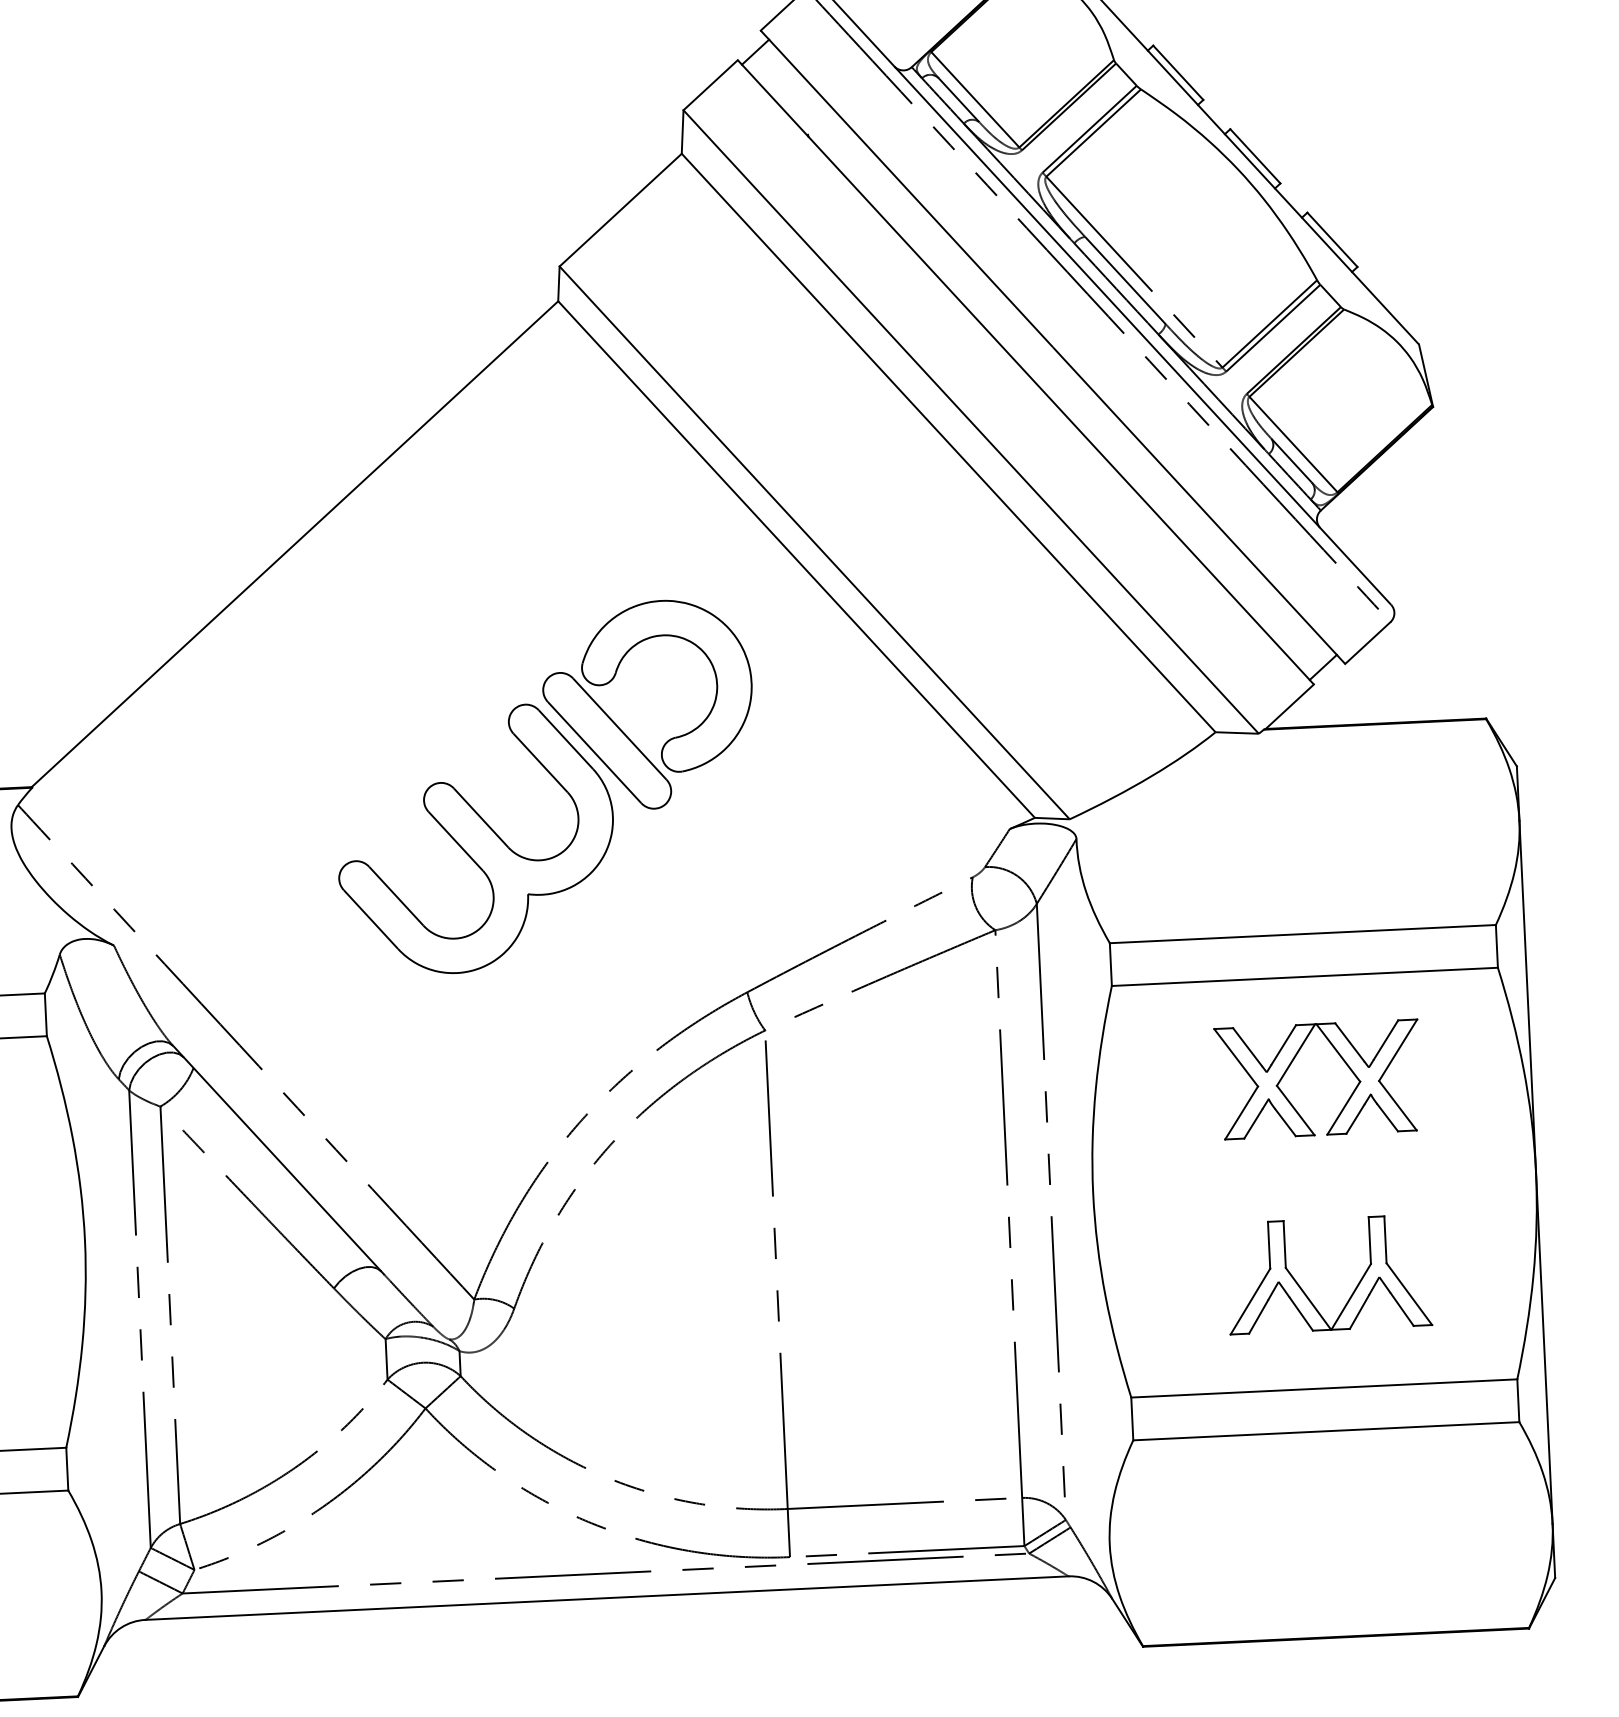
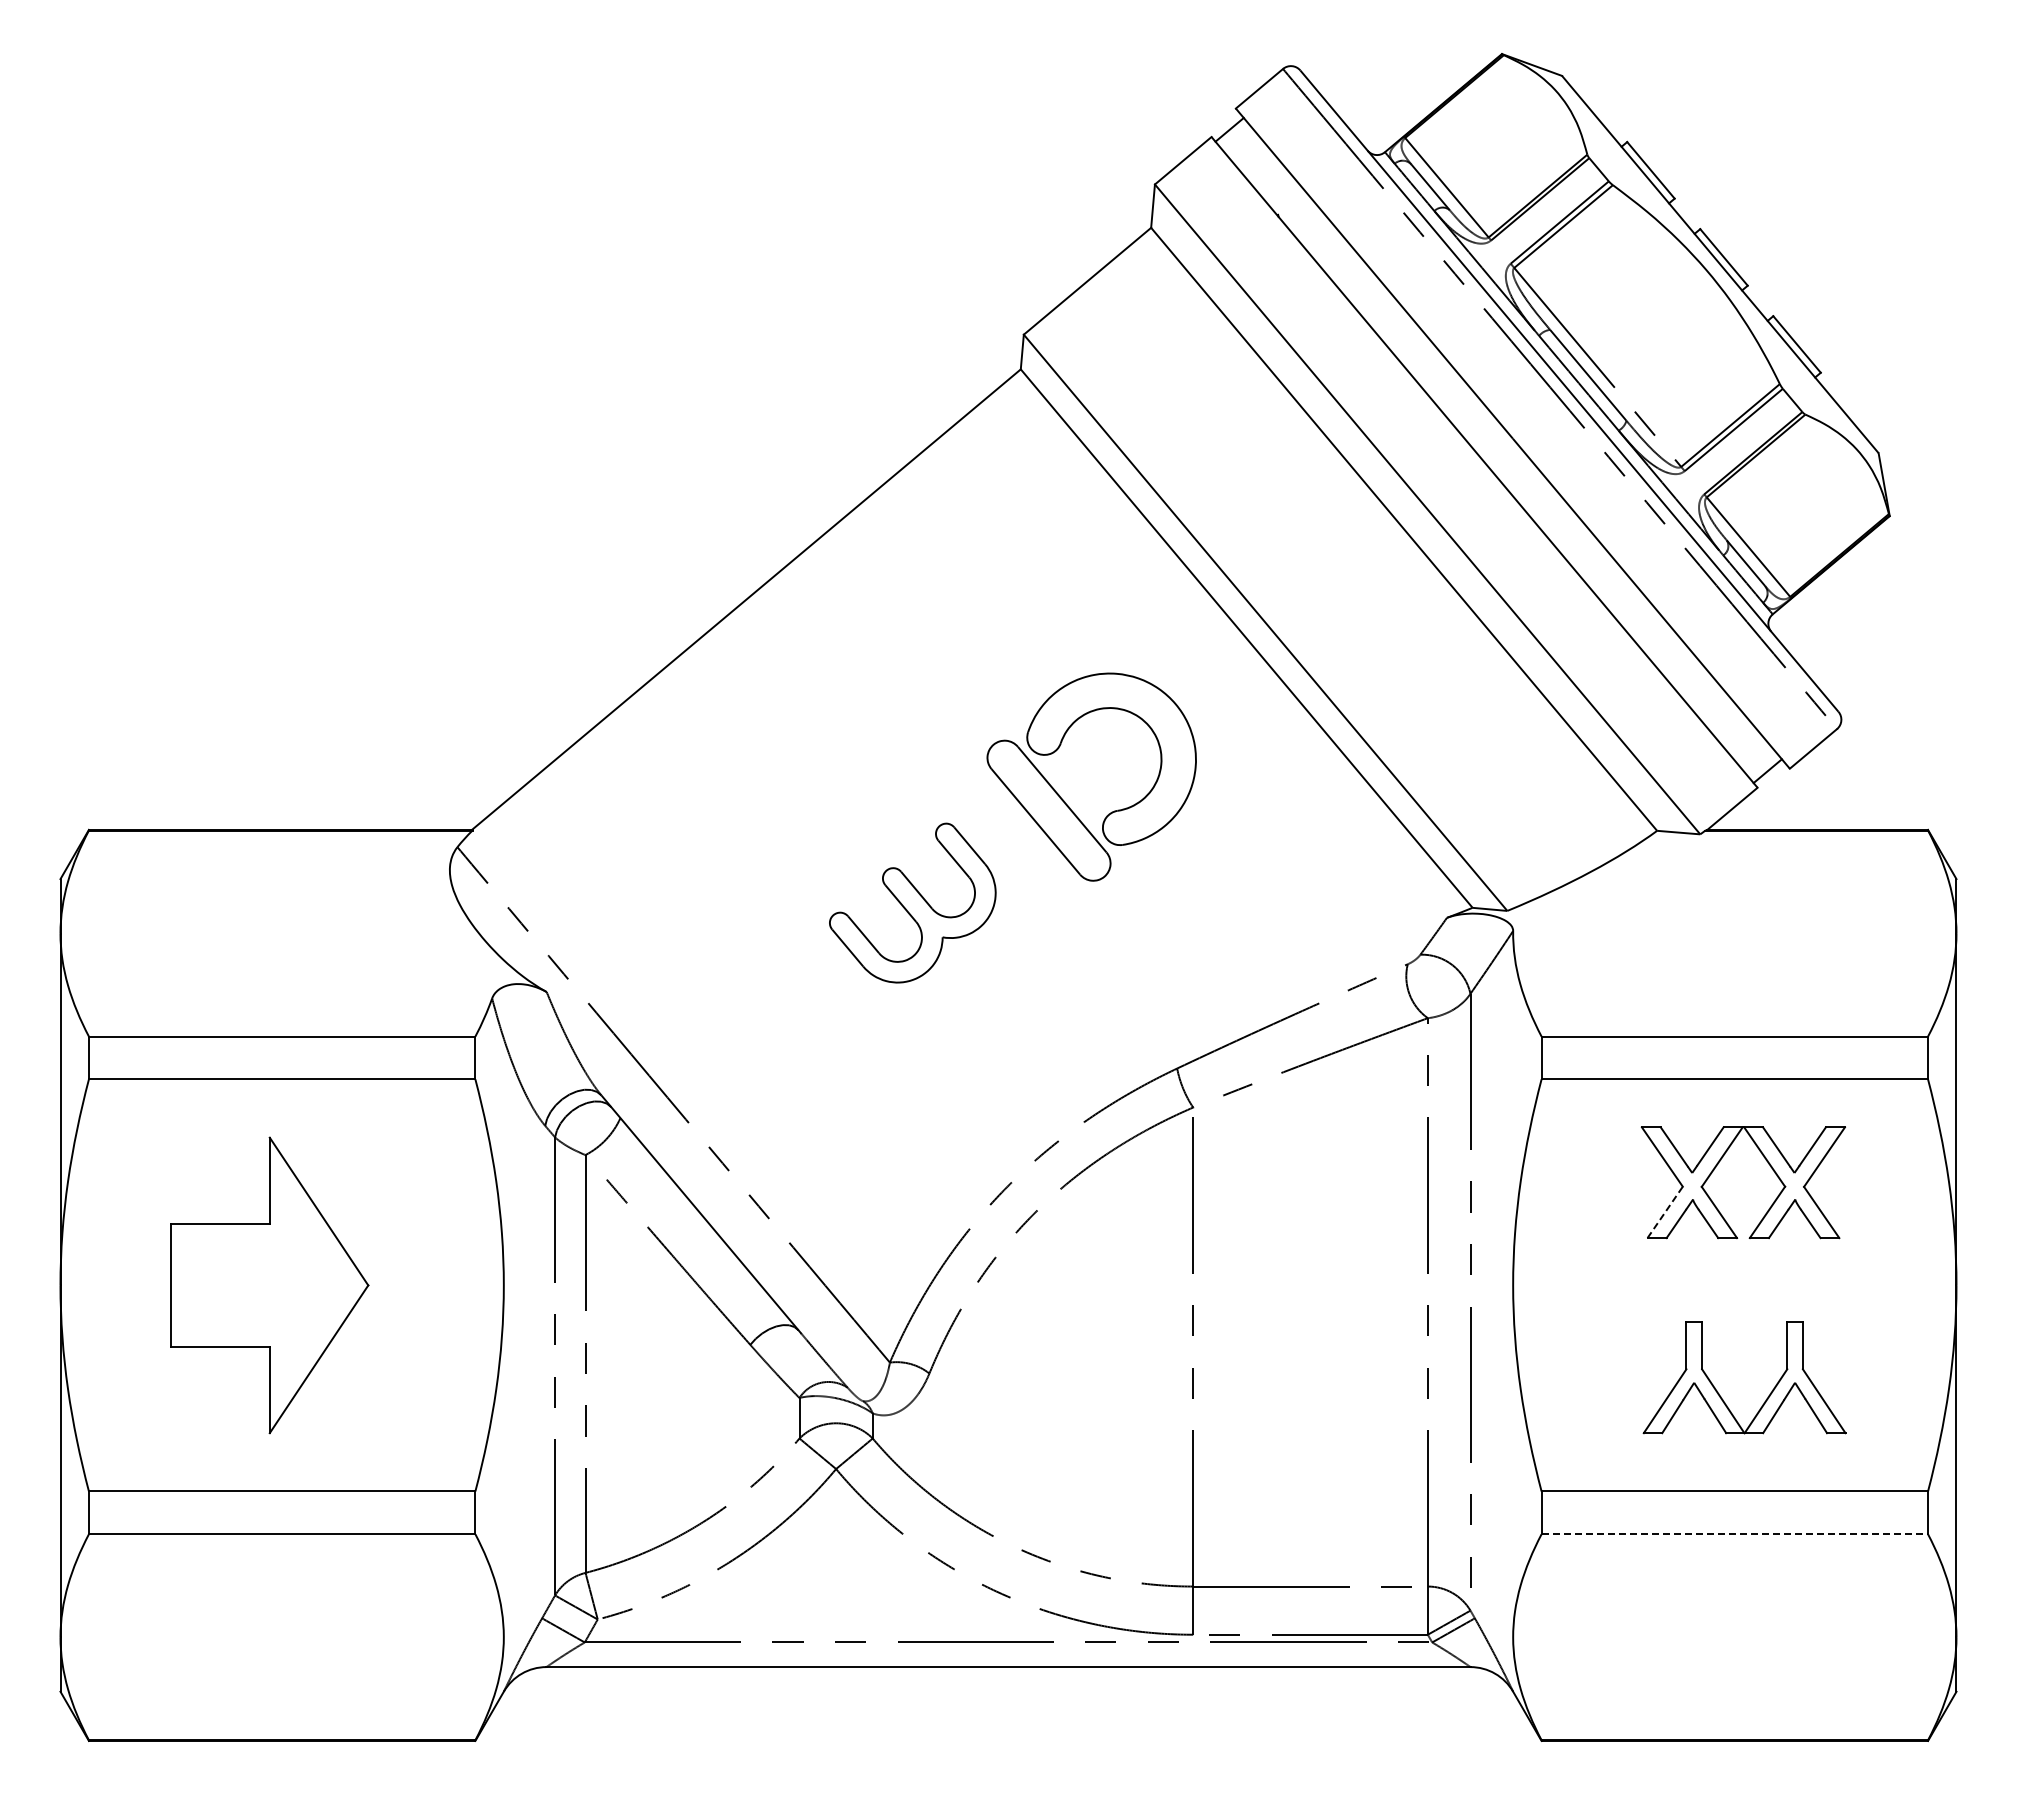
part: (475, 838) -> (912, 902), size x0.6
line: (1241, 1112) -> (1665, 1211), solid -> dashed
line: (1327, 1431) -> (1735, 1534), solid -> dashed

